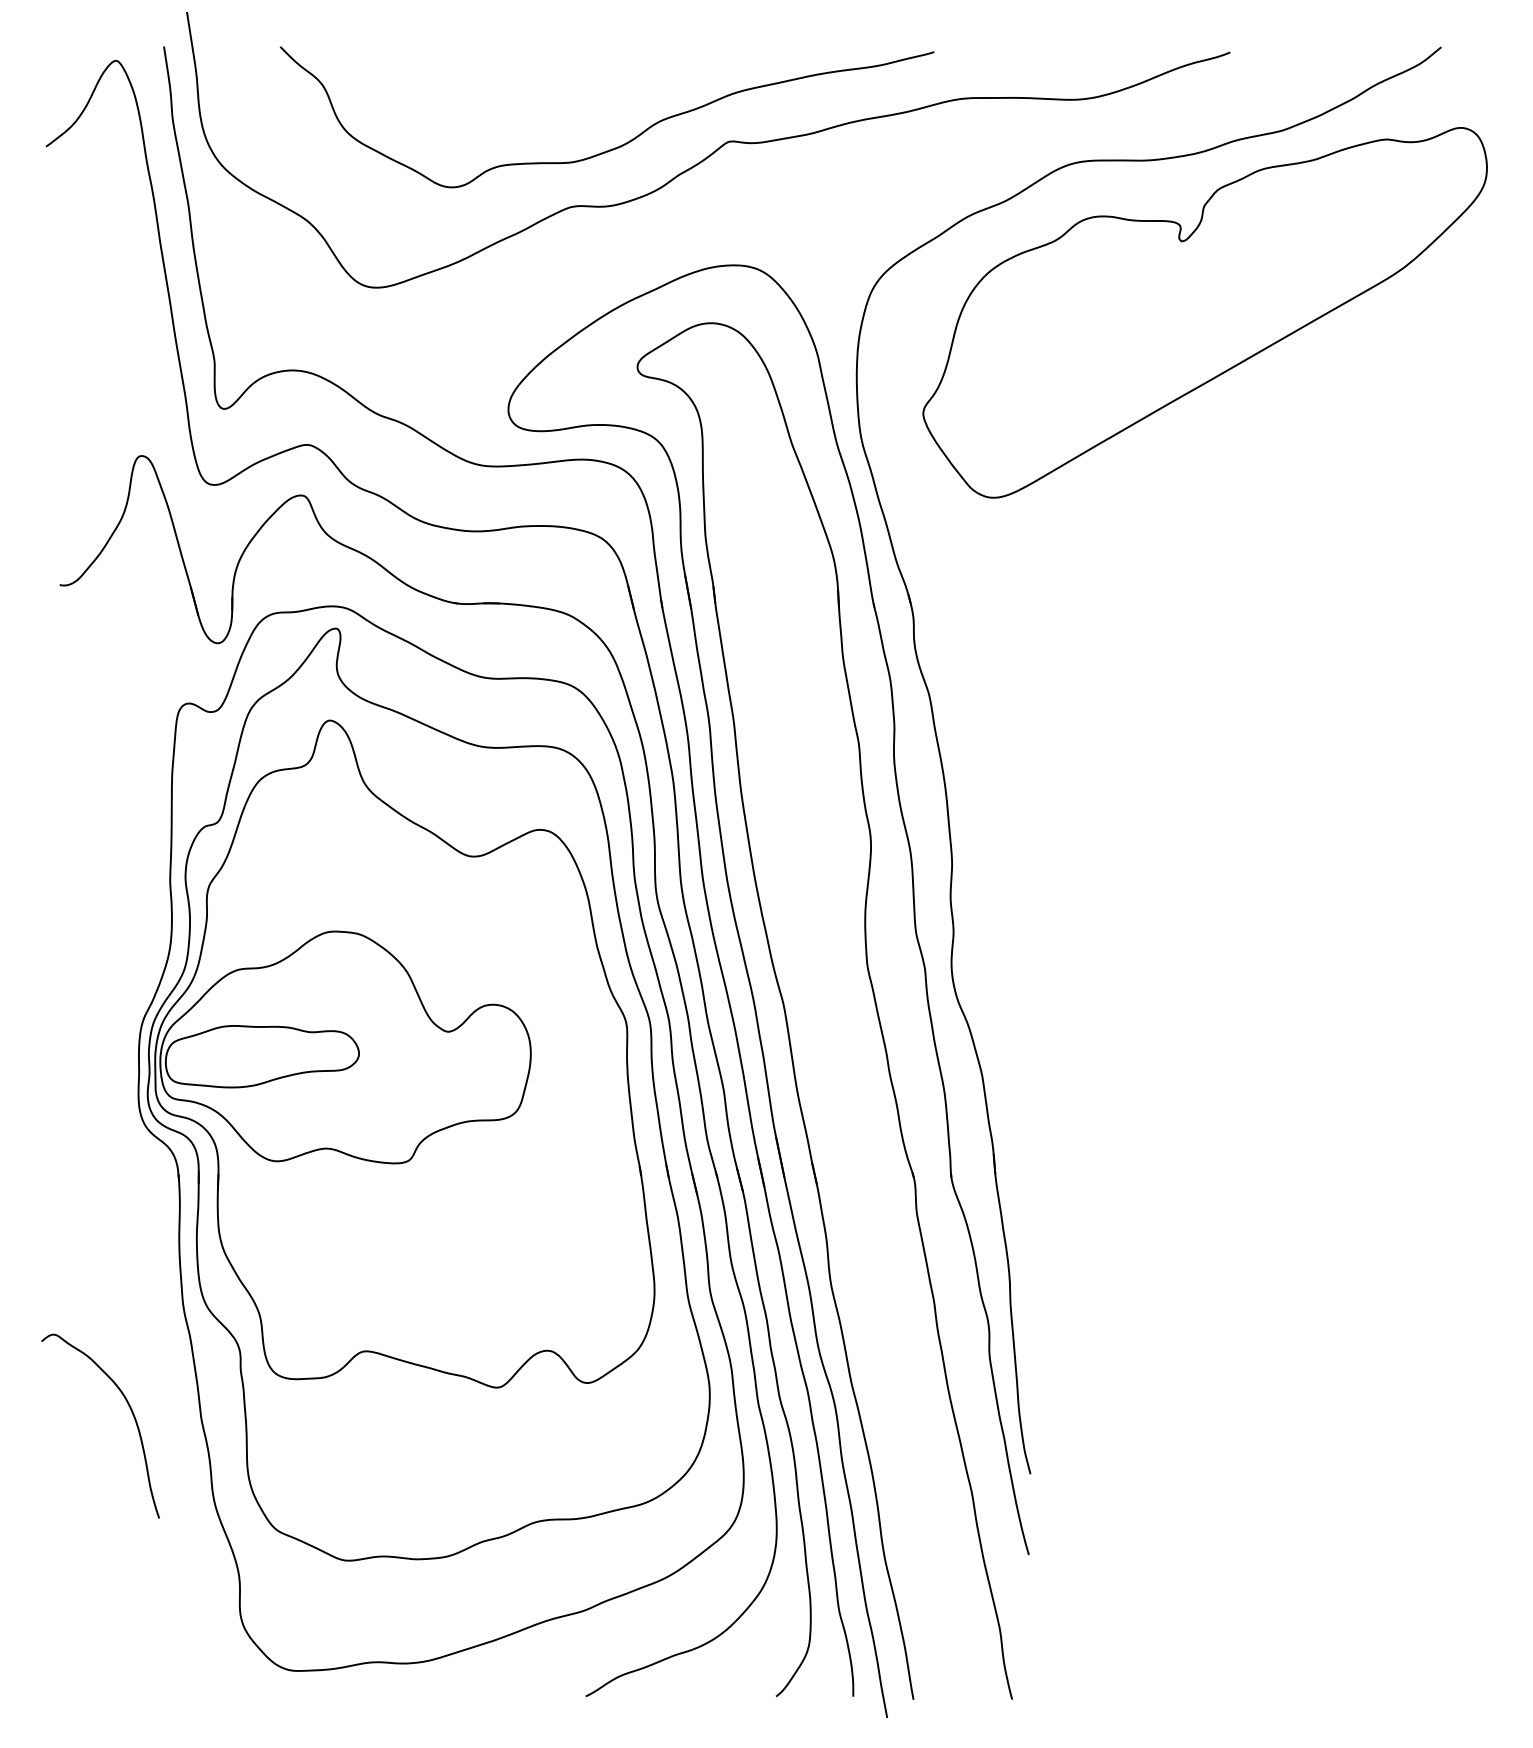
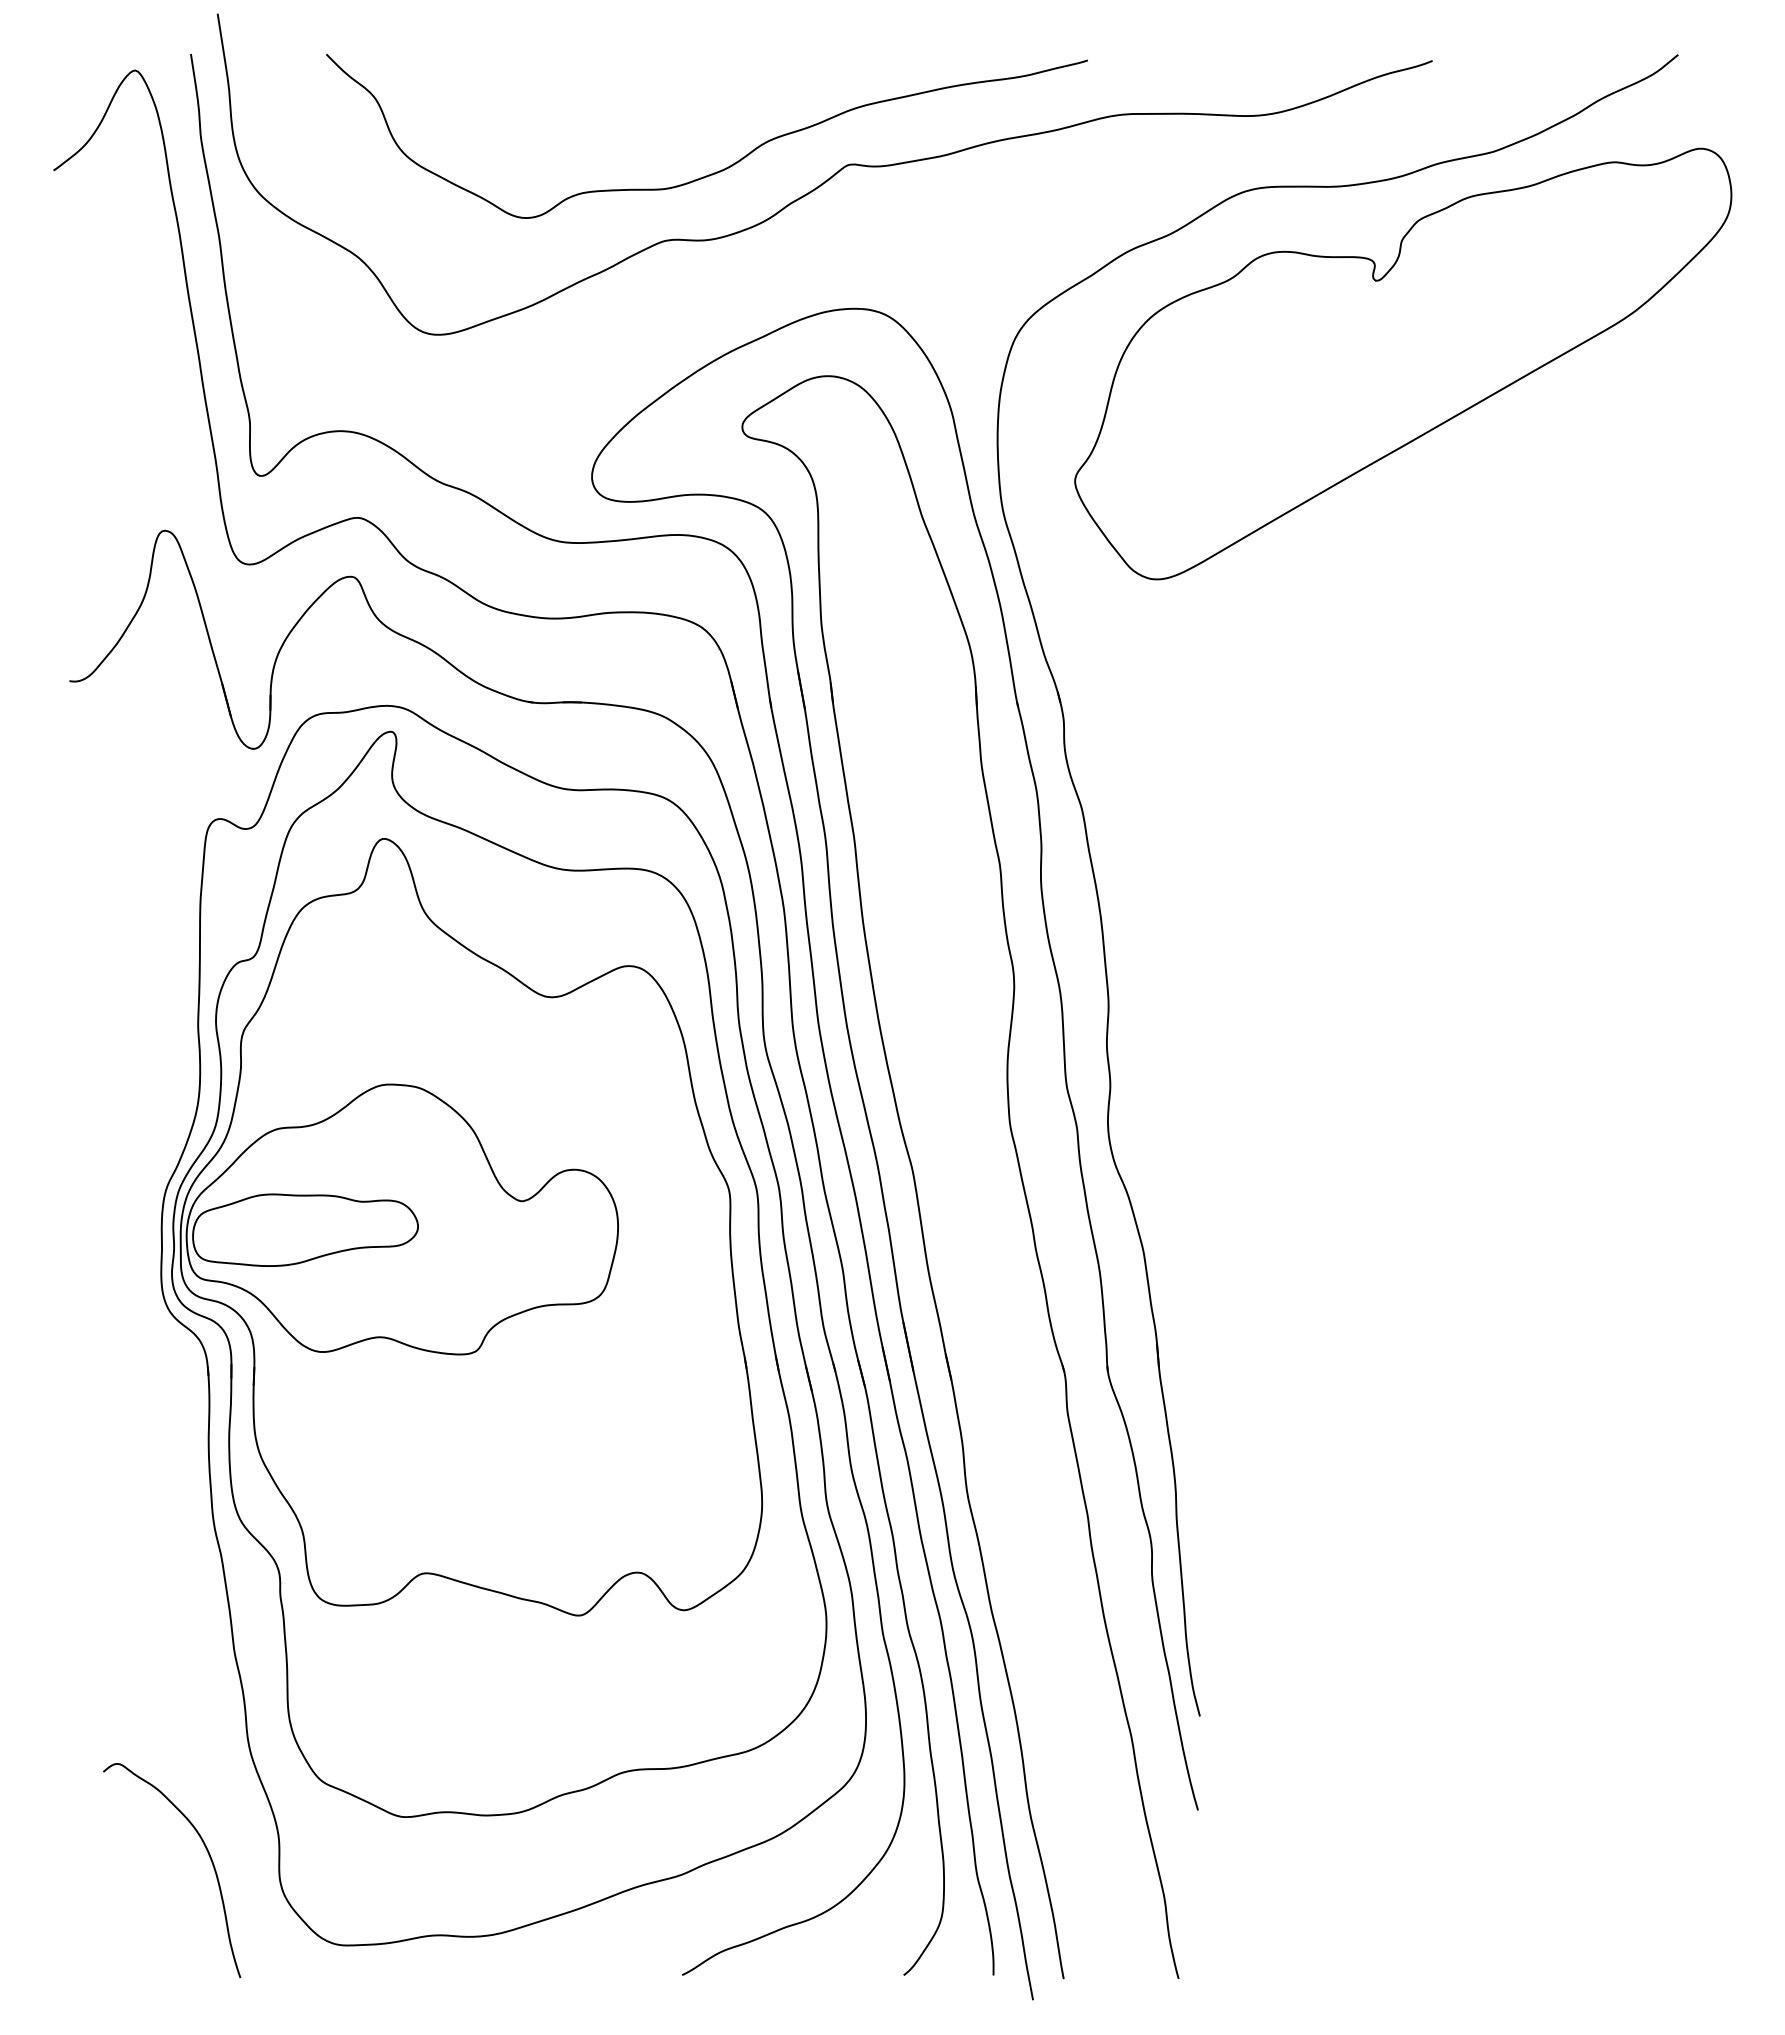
curve: (131, 1413) -> (208, 1855), moved

